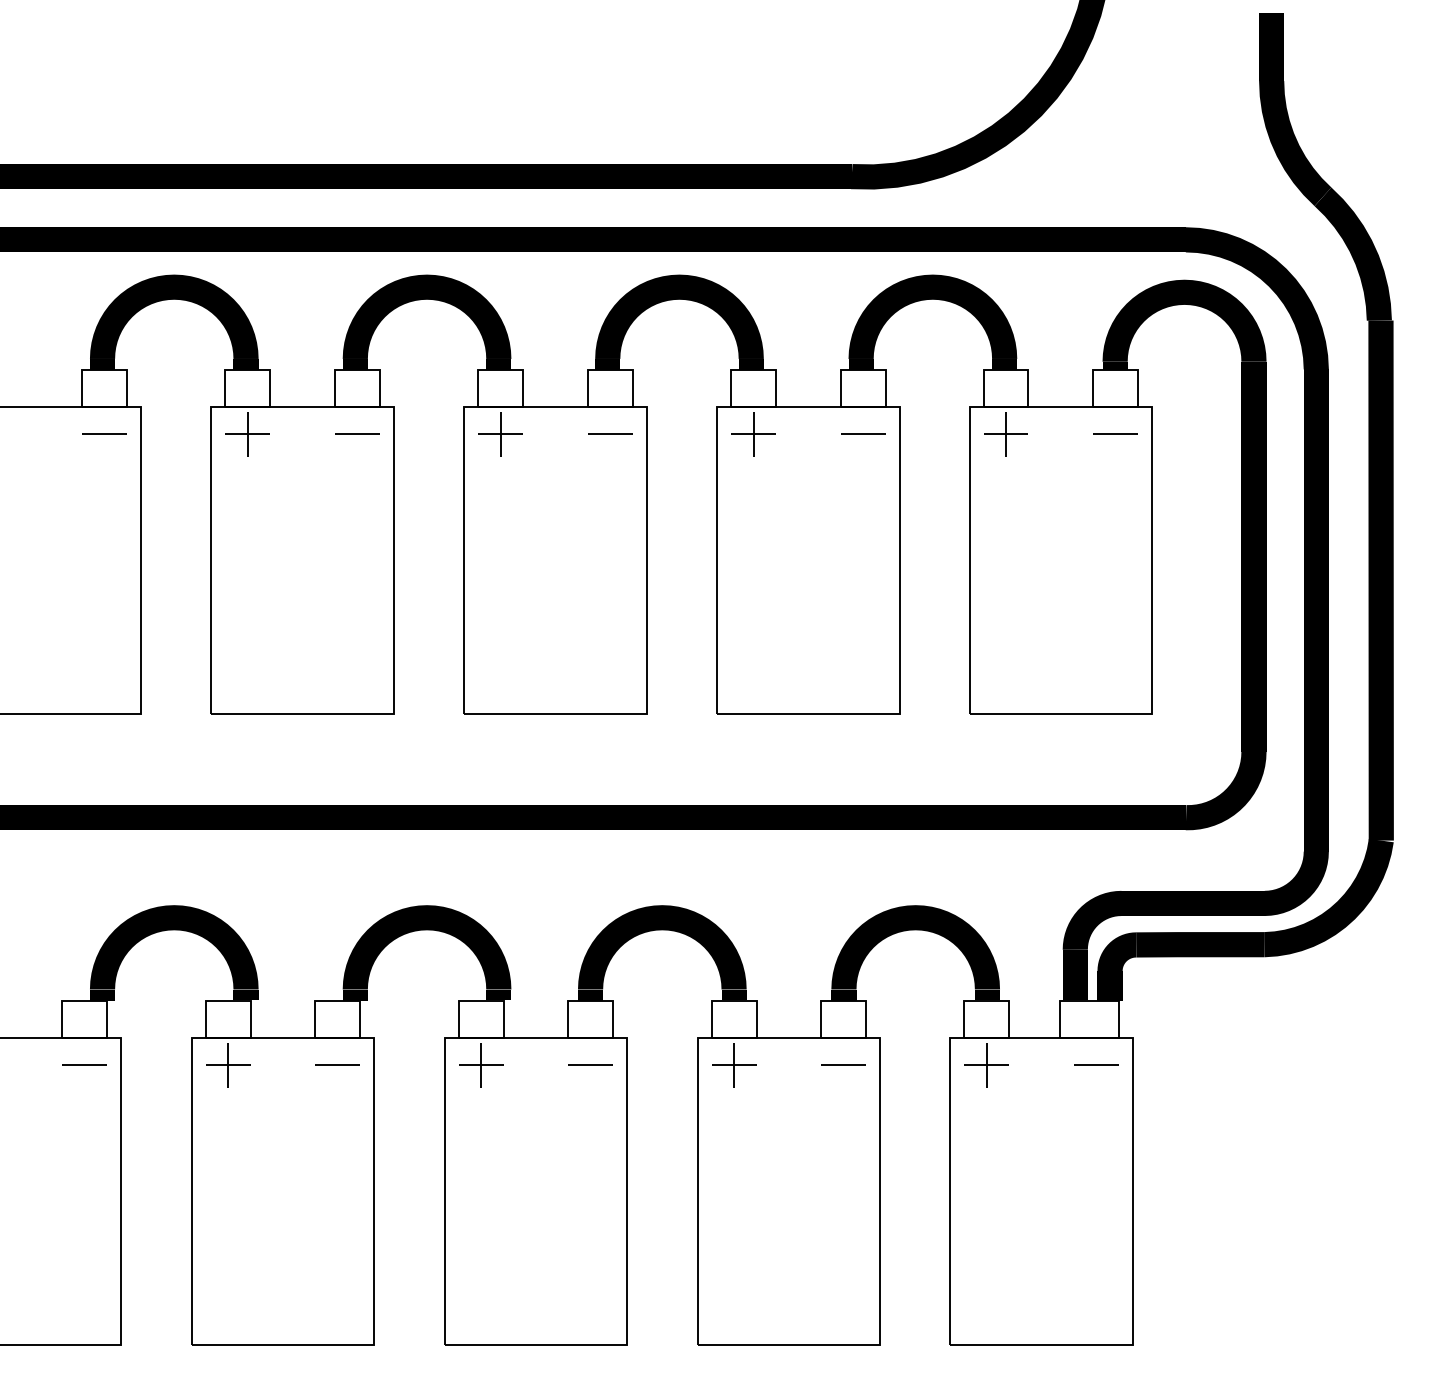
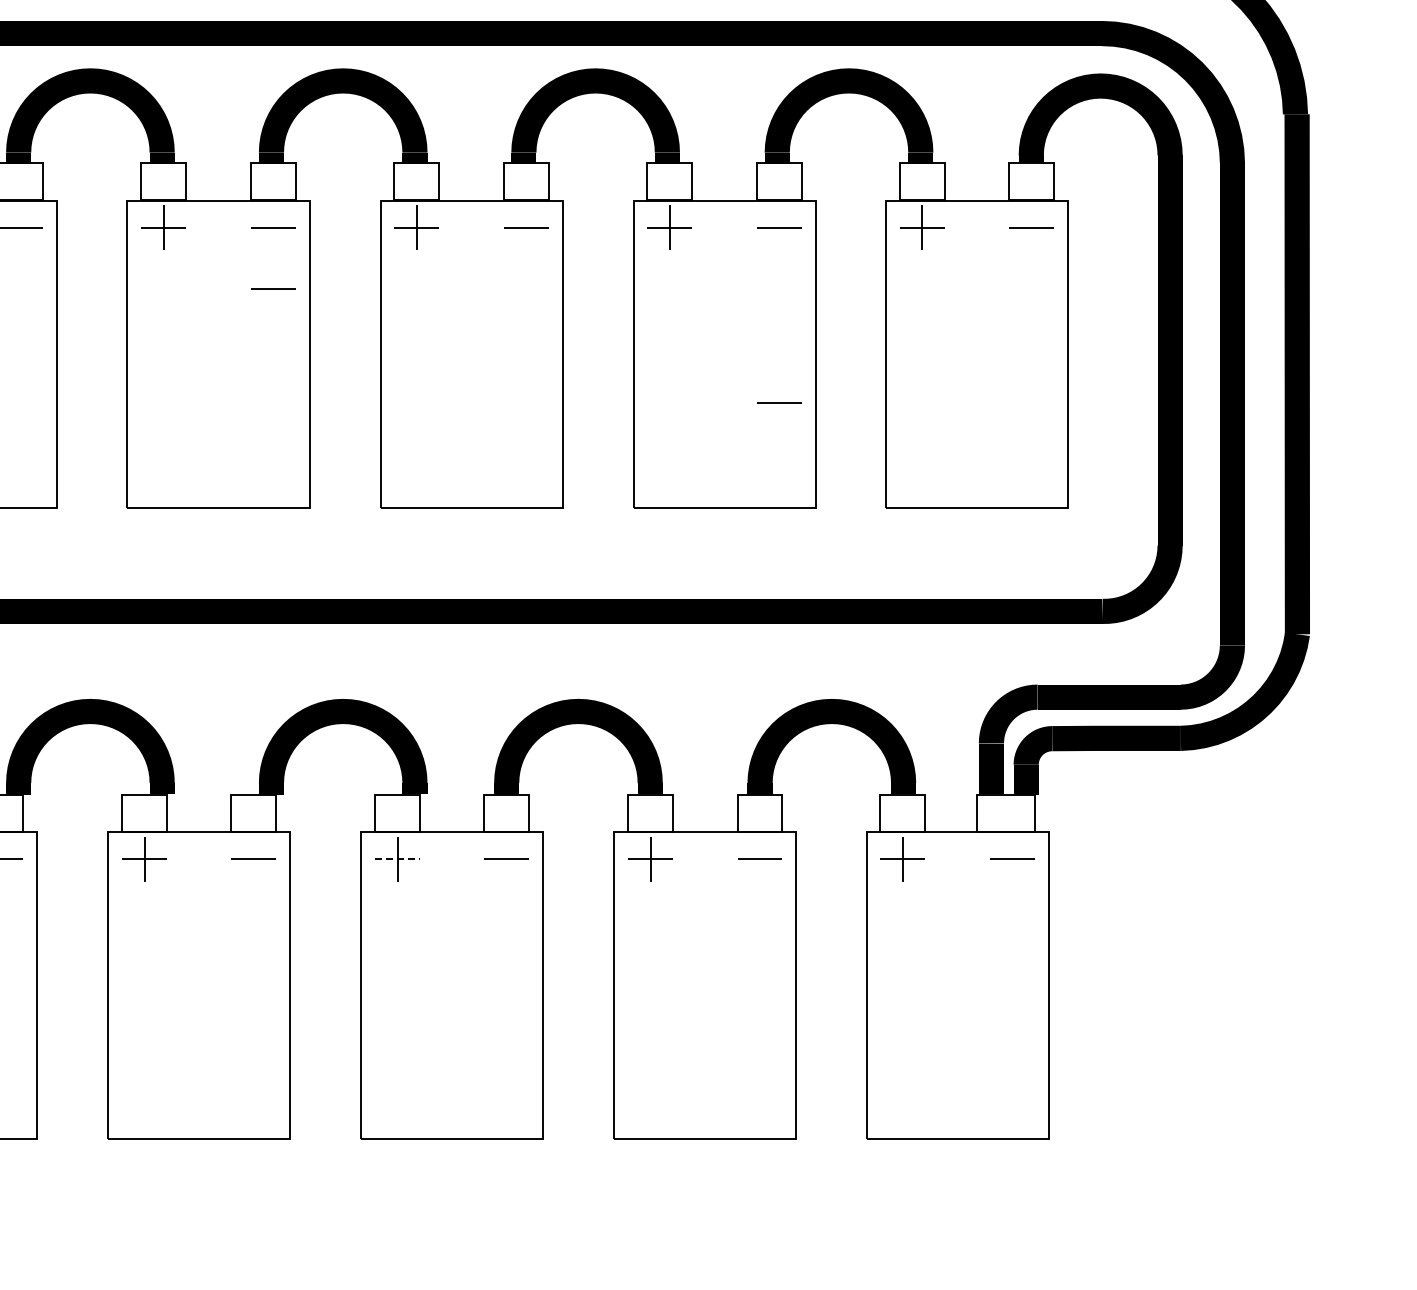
line: (357, 494) -> (273, 288), added
line: (863, 608) -> (779, 402), added
line: (481, 1065) -> (397, 859), solid -> dashed

